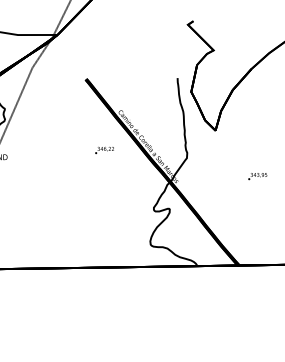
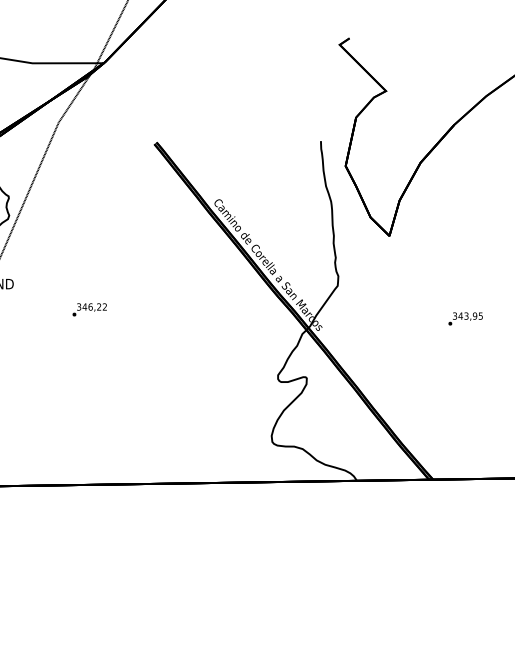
text: (104, 149) -> (89, 308), moved

